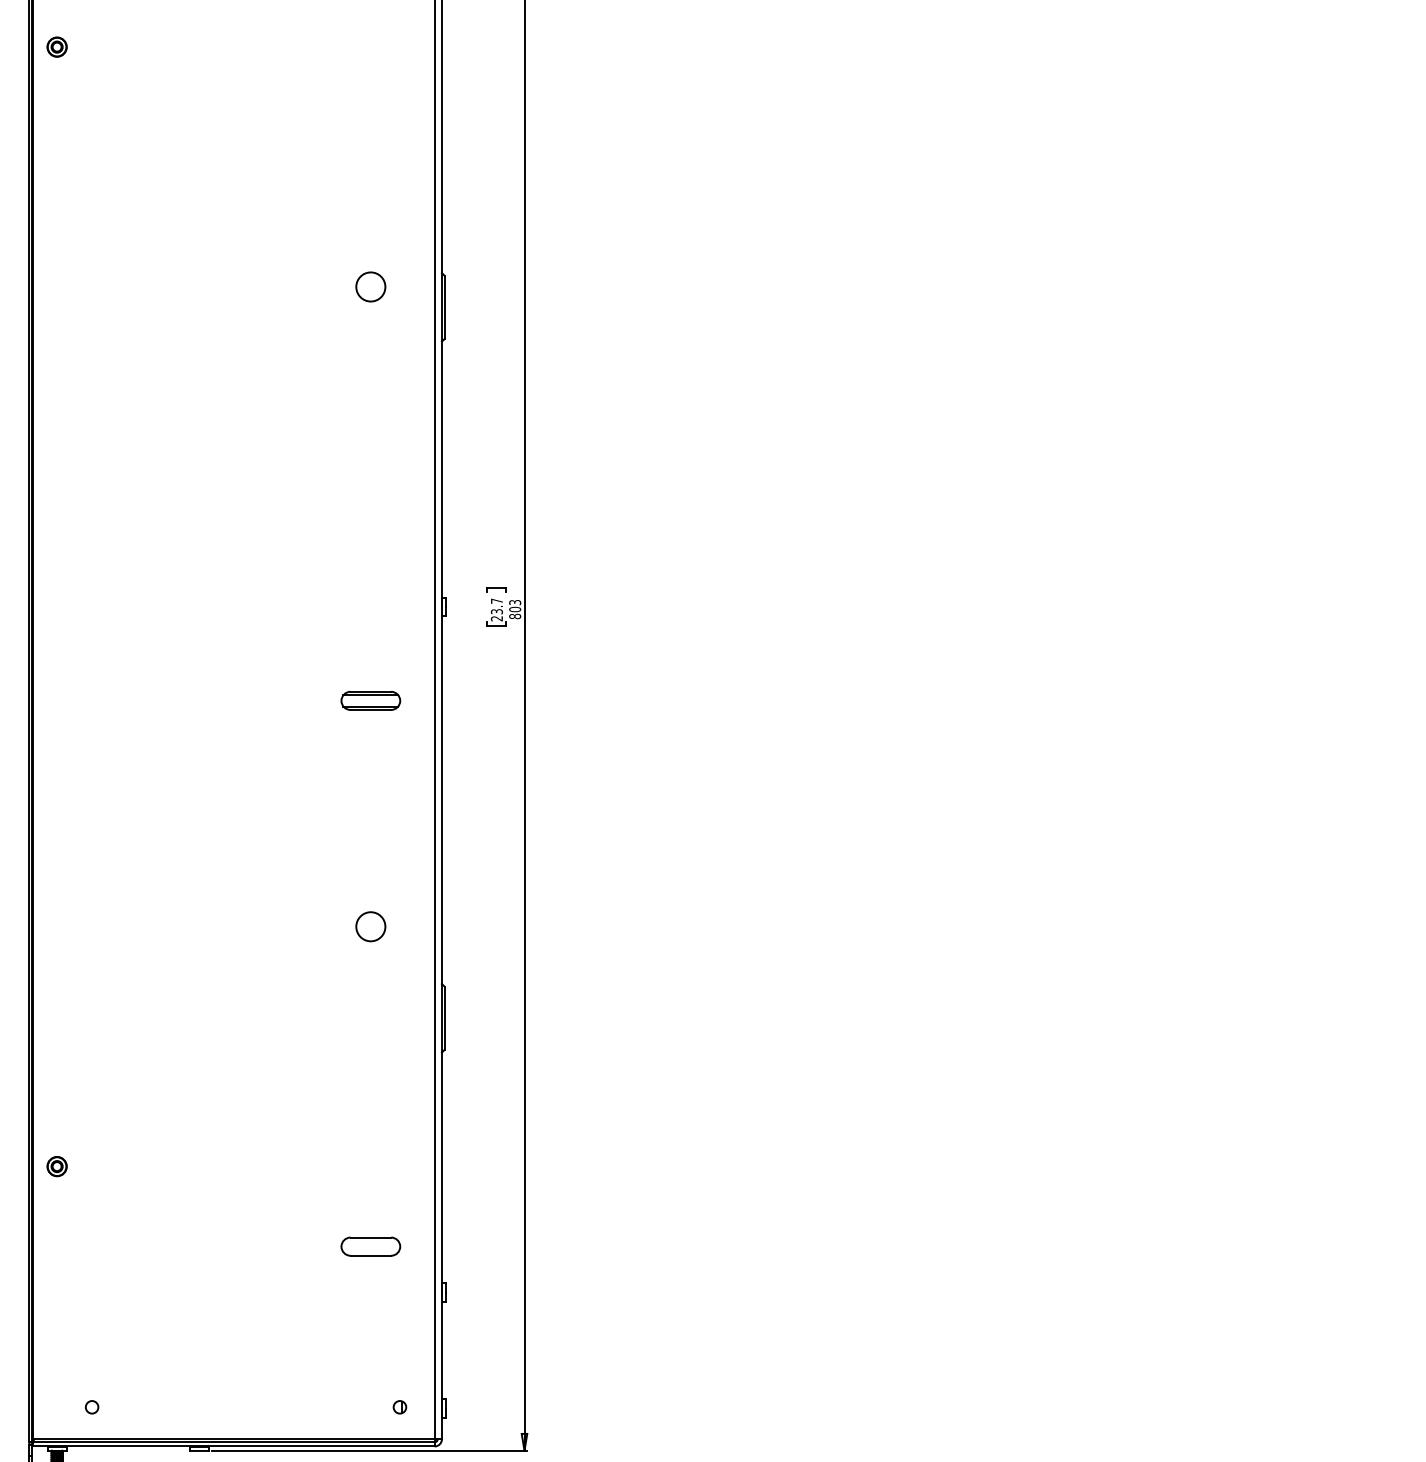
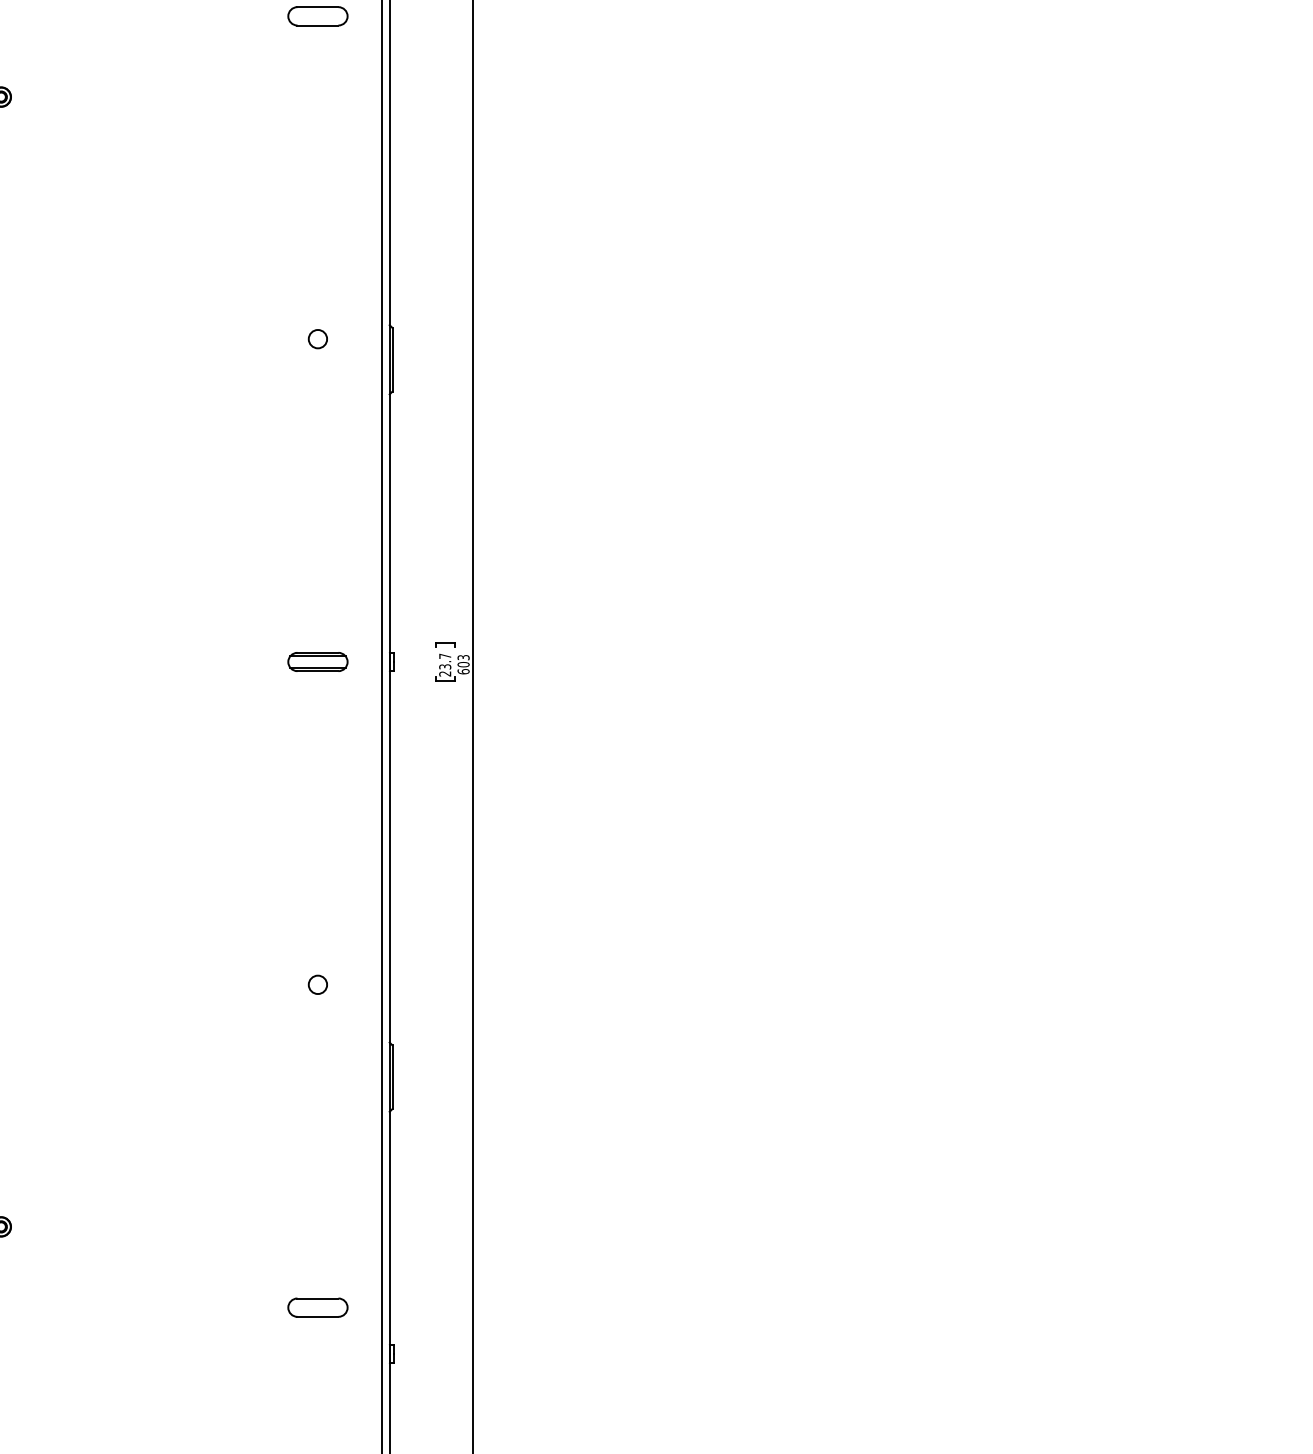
circle: (370, 286) -> (317, 338), size x0.62
text: (514, 616) -> (462, 671), 803 -> 603
part: (370, 700) -> (317, 661), moved
circle: (370, 926) -> (317, 984), size x0.62

